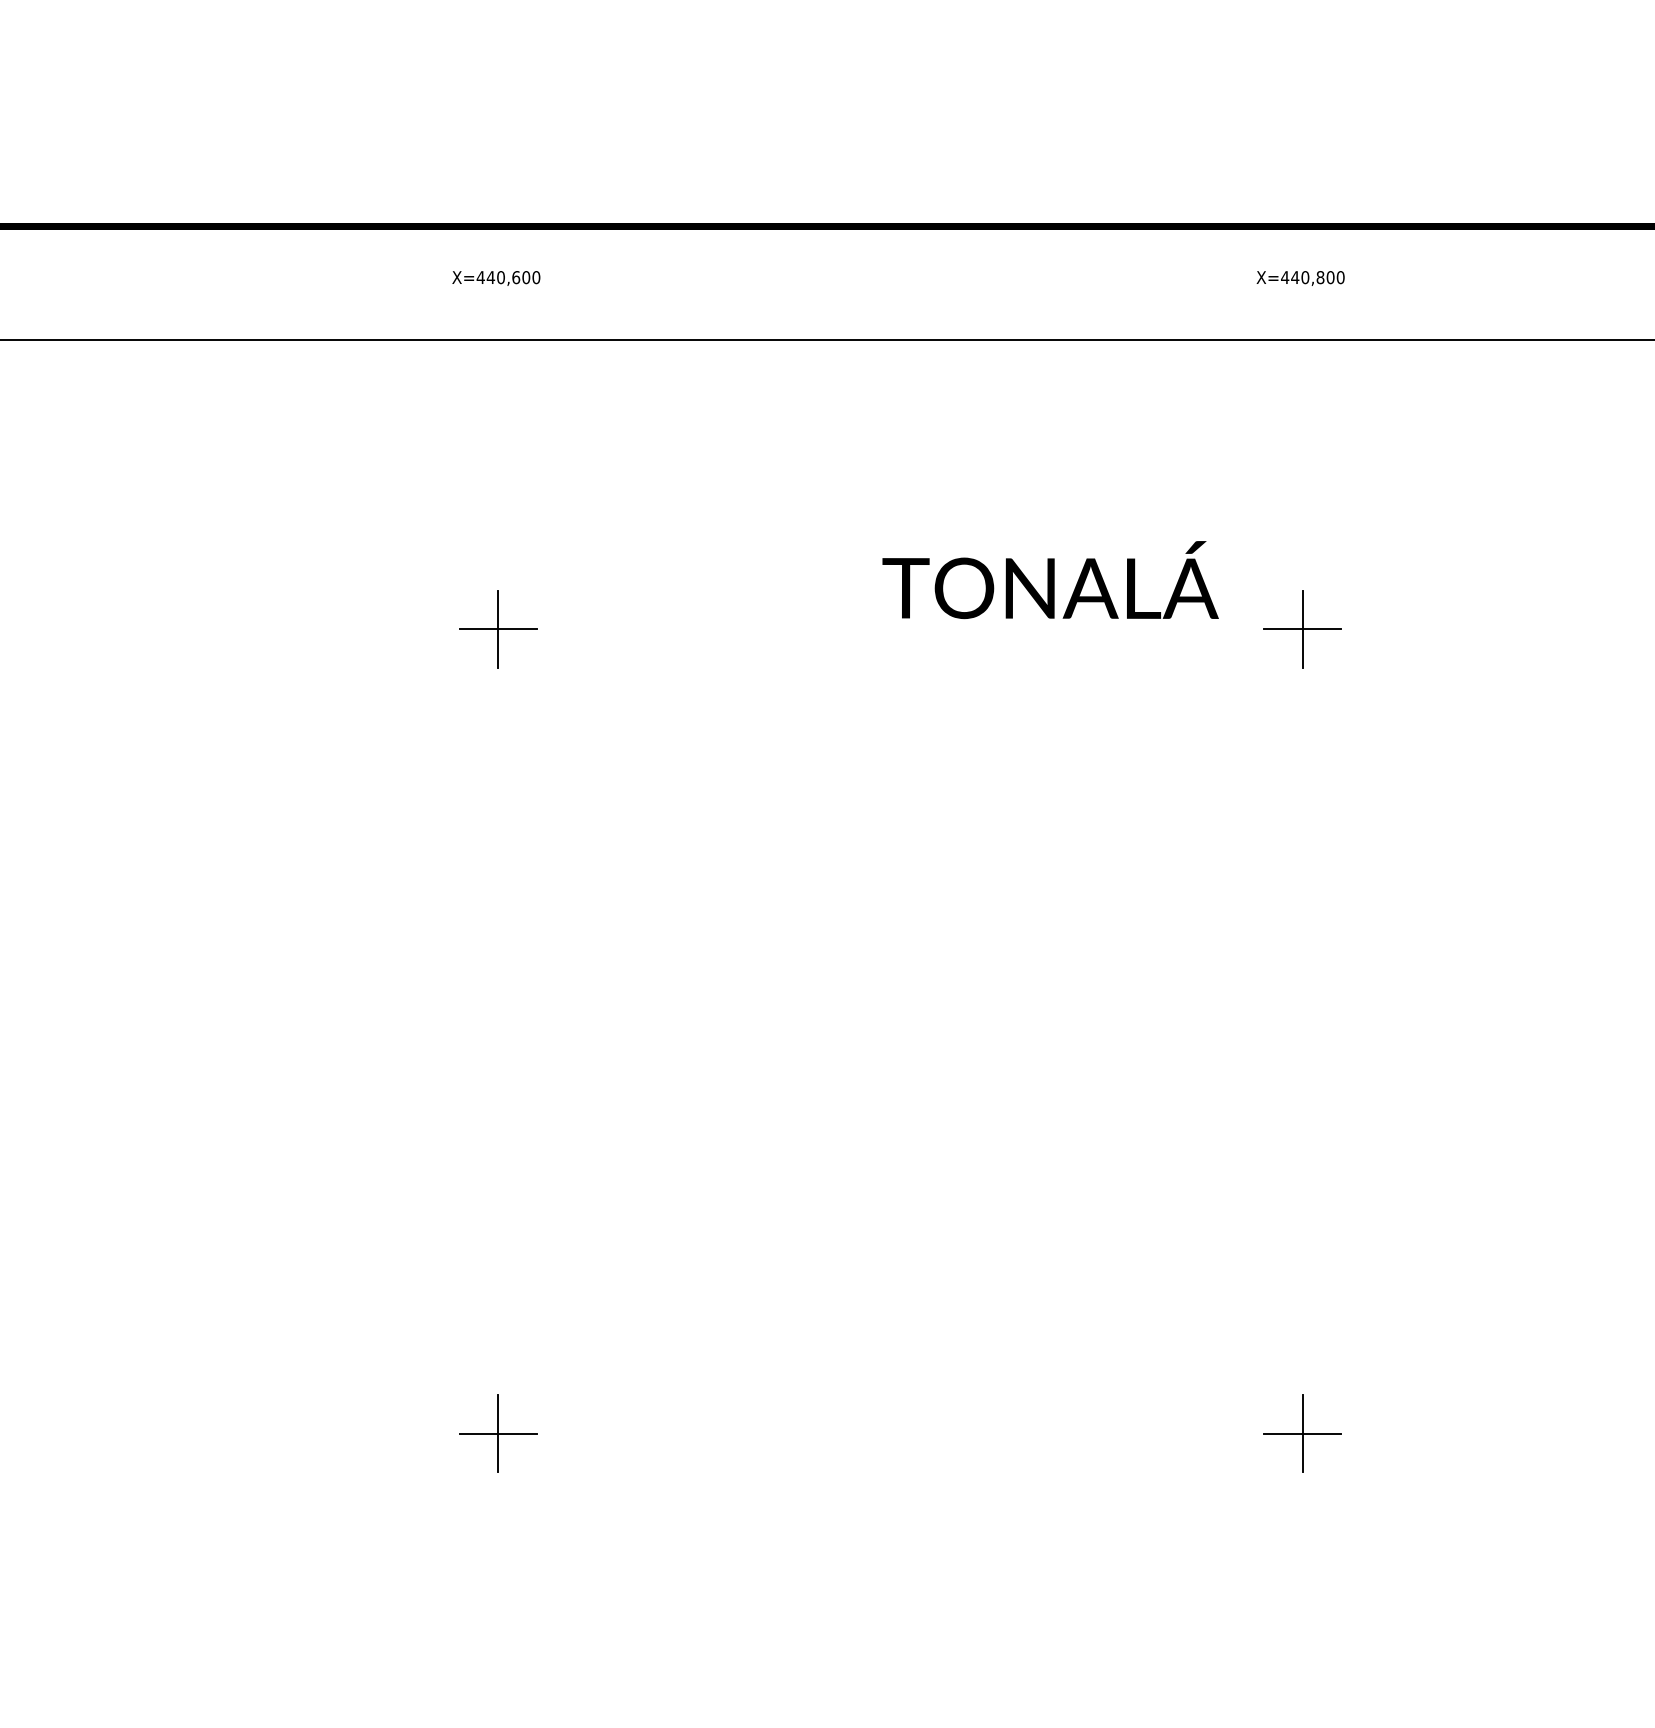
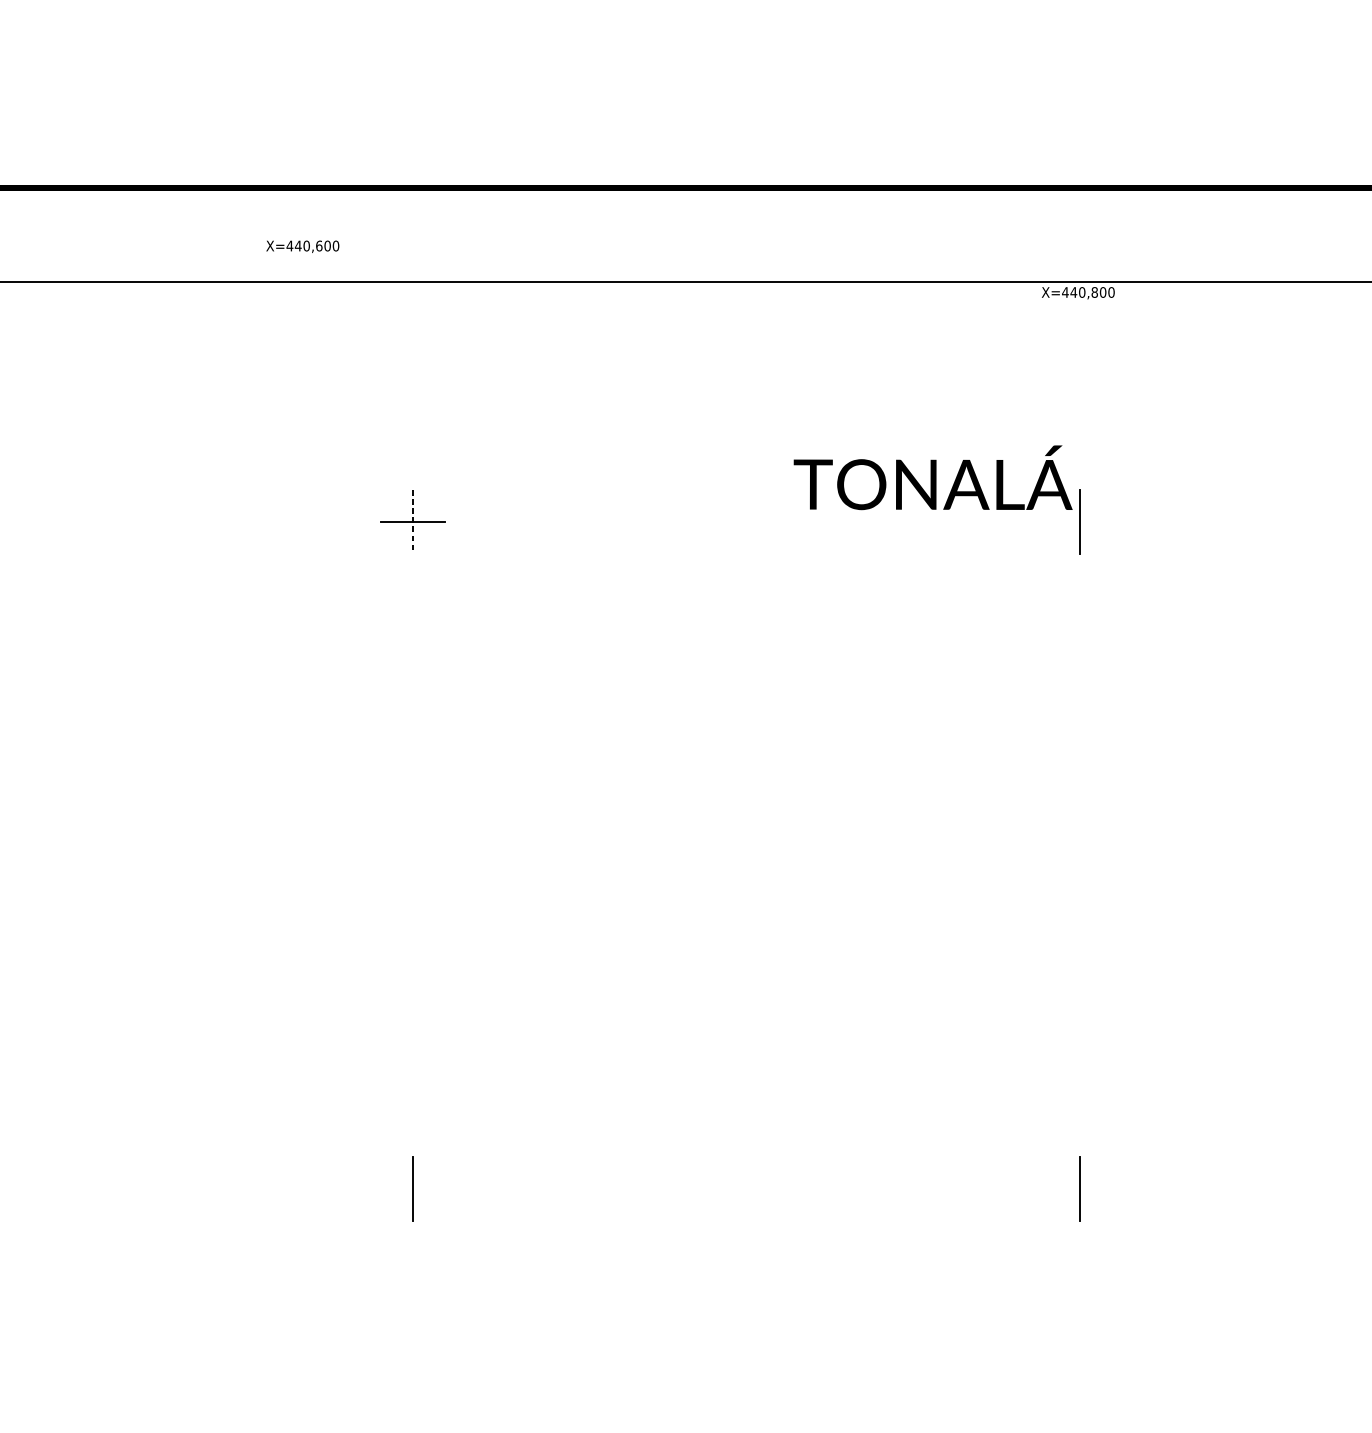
text: (496, 278) -> (302, 246), moved
text: (1300, 278) -> (1078, 293), moved
text: (1050, 580) -> (933, 478), moved
line: (498, 629) -> (413, 522), solid -> dashed
line: (1302, 629) -> (1079, 522), removed
line: (498, 1433) -> (413, 1188), removed
line: (1302, 1433) -> (1079, 1188), removed

